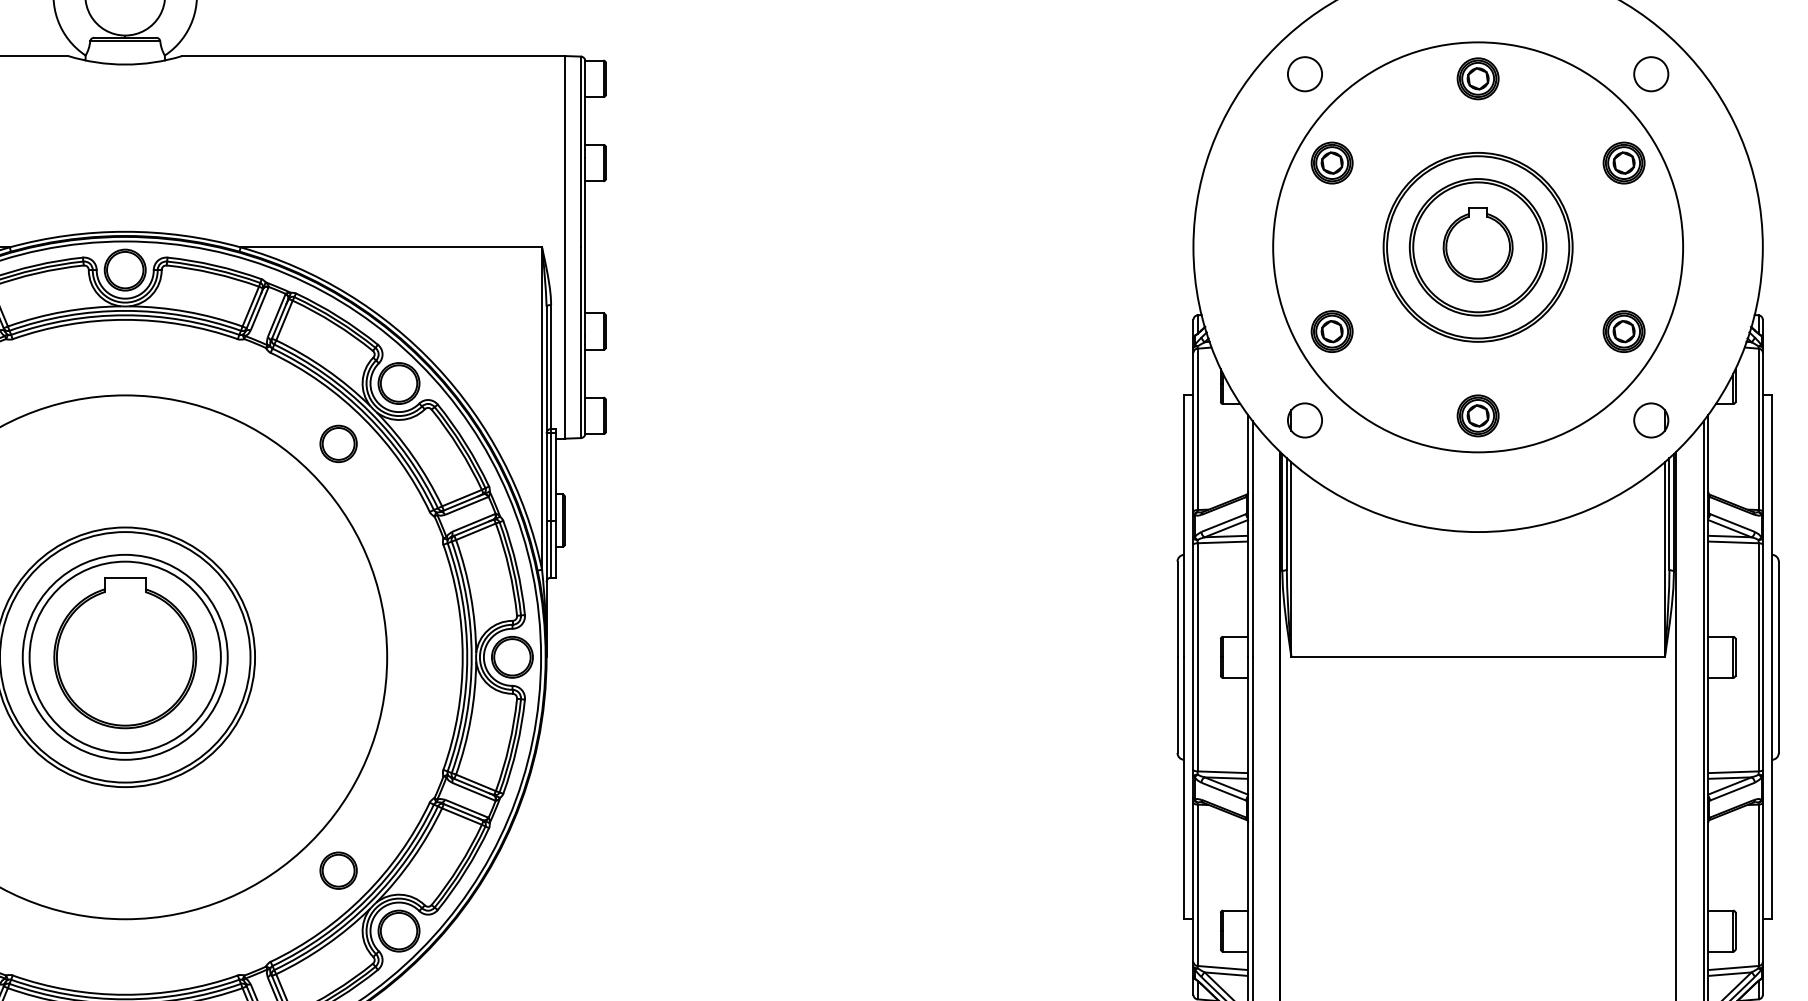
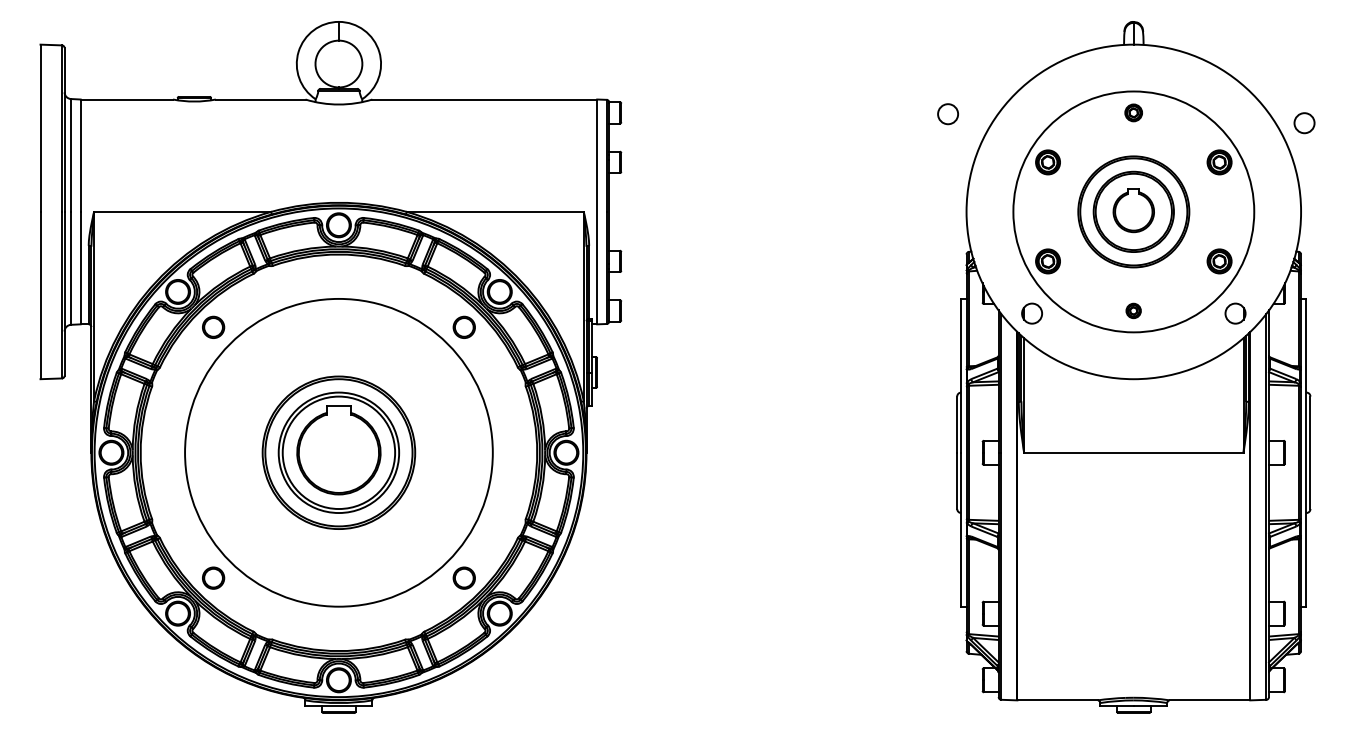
circle: (1303, 74) -> (947, 114), moved
circle: (1651, 74) -> (1304, 123), moved
part: (1477, 78) -> (1133, 112), size x0.7
part: (1477, 415) -> (1133, 310), size x0.6

